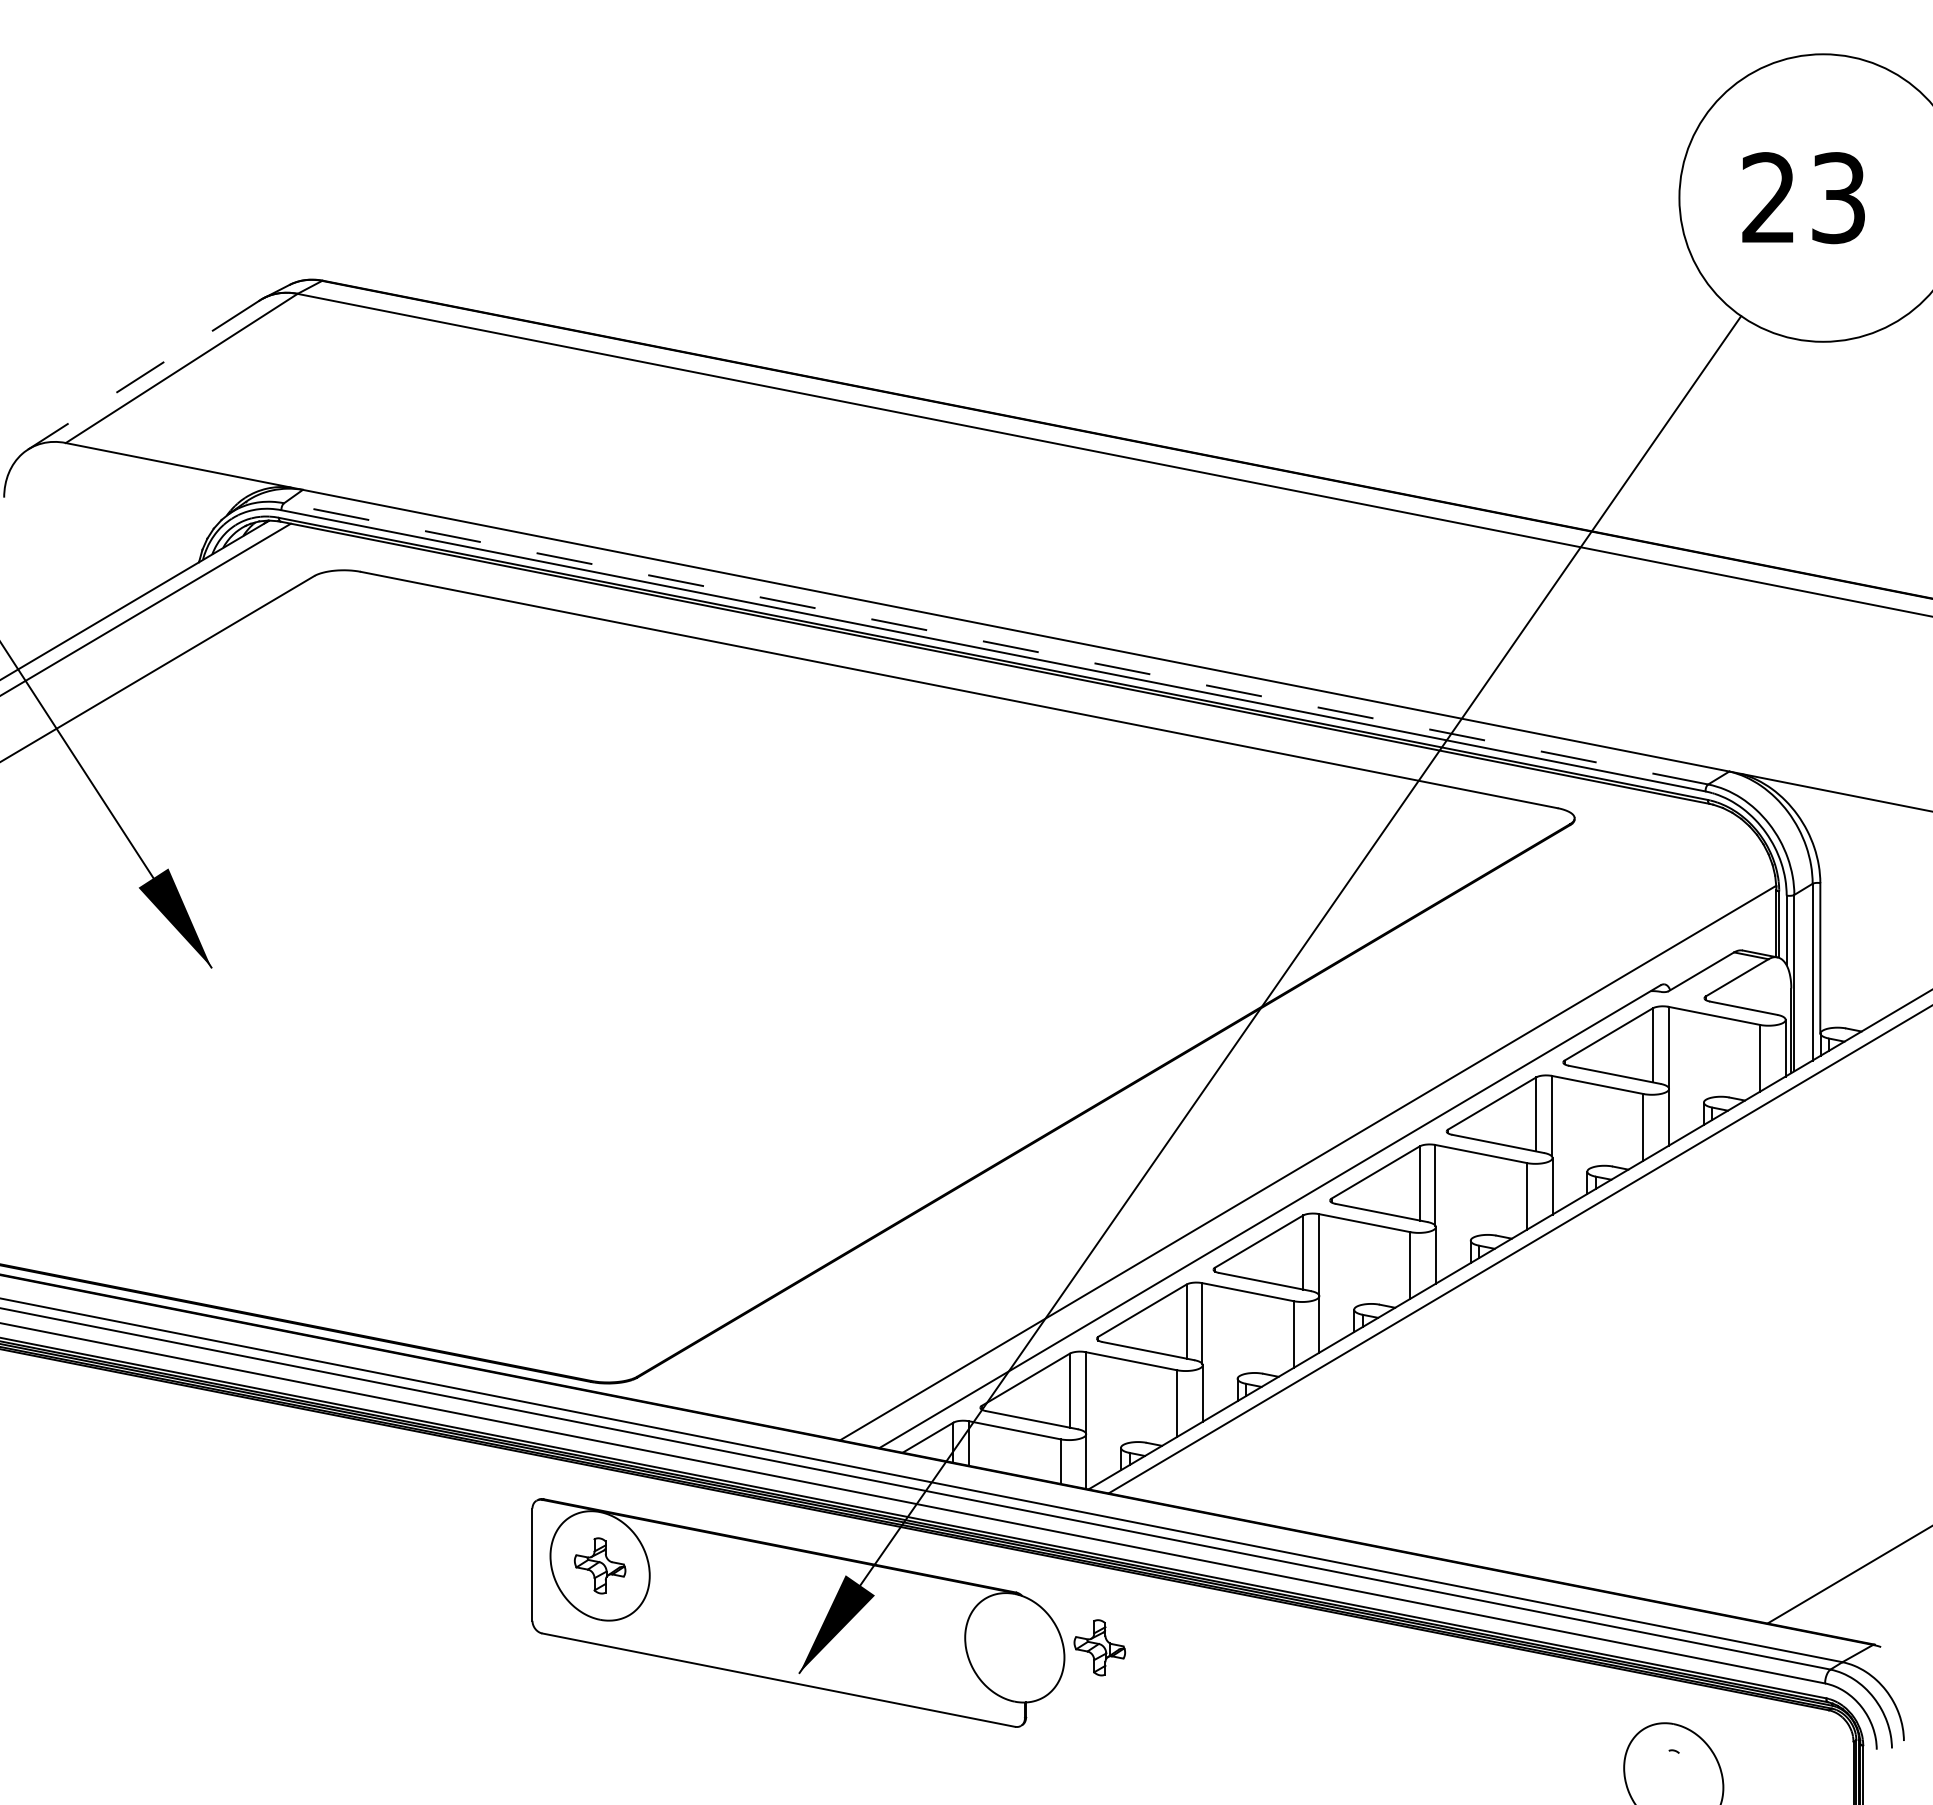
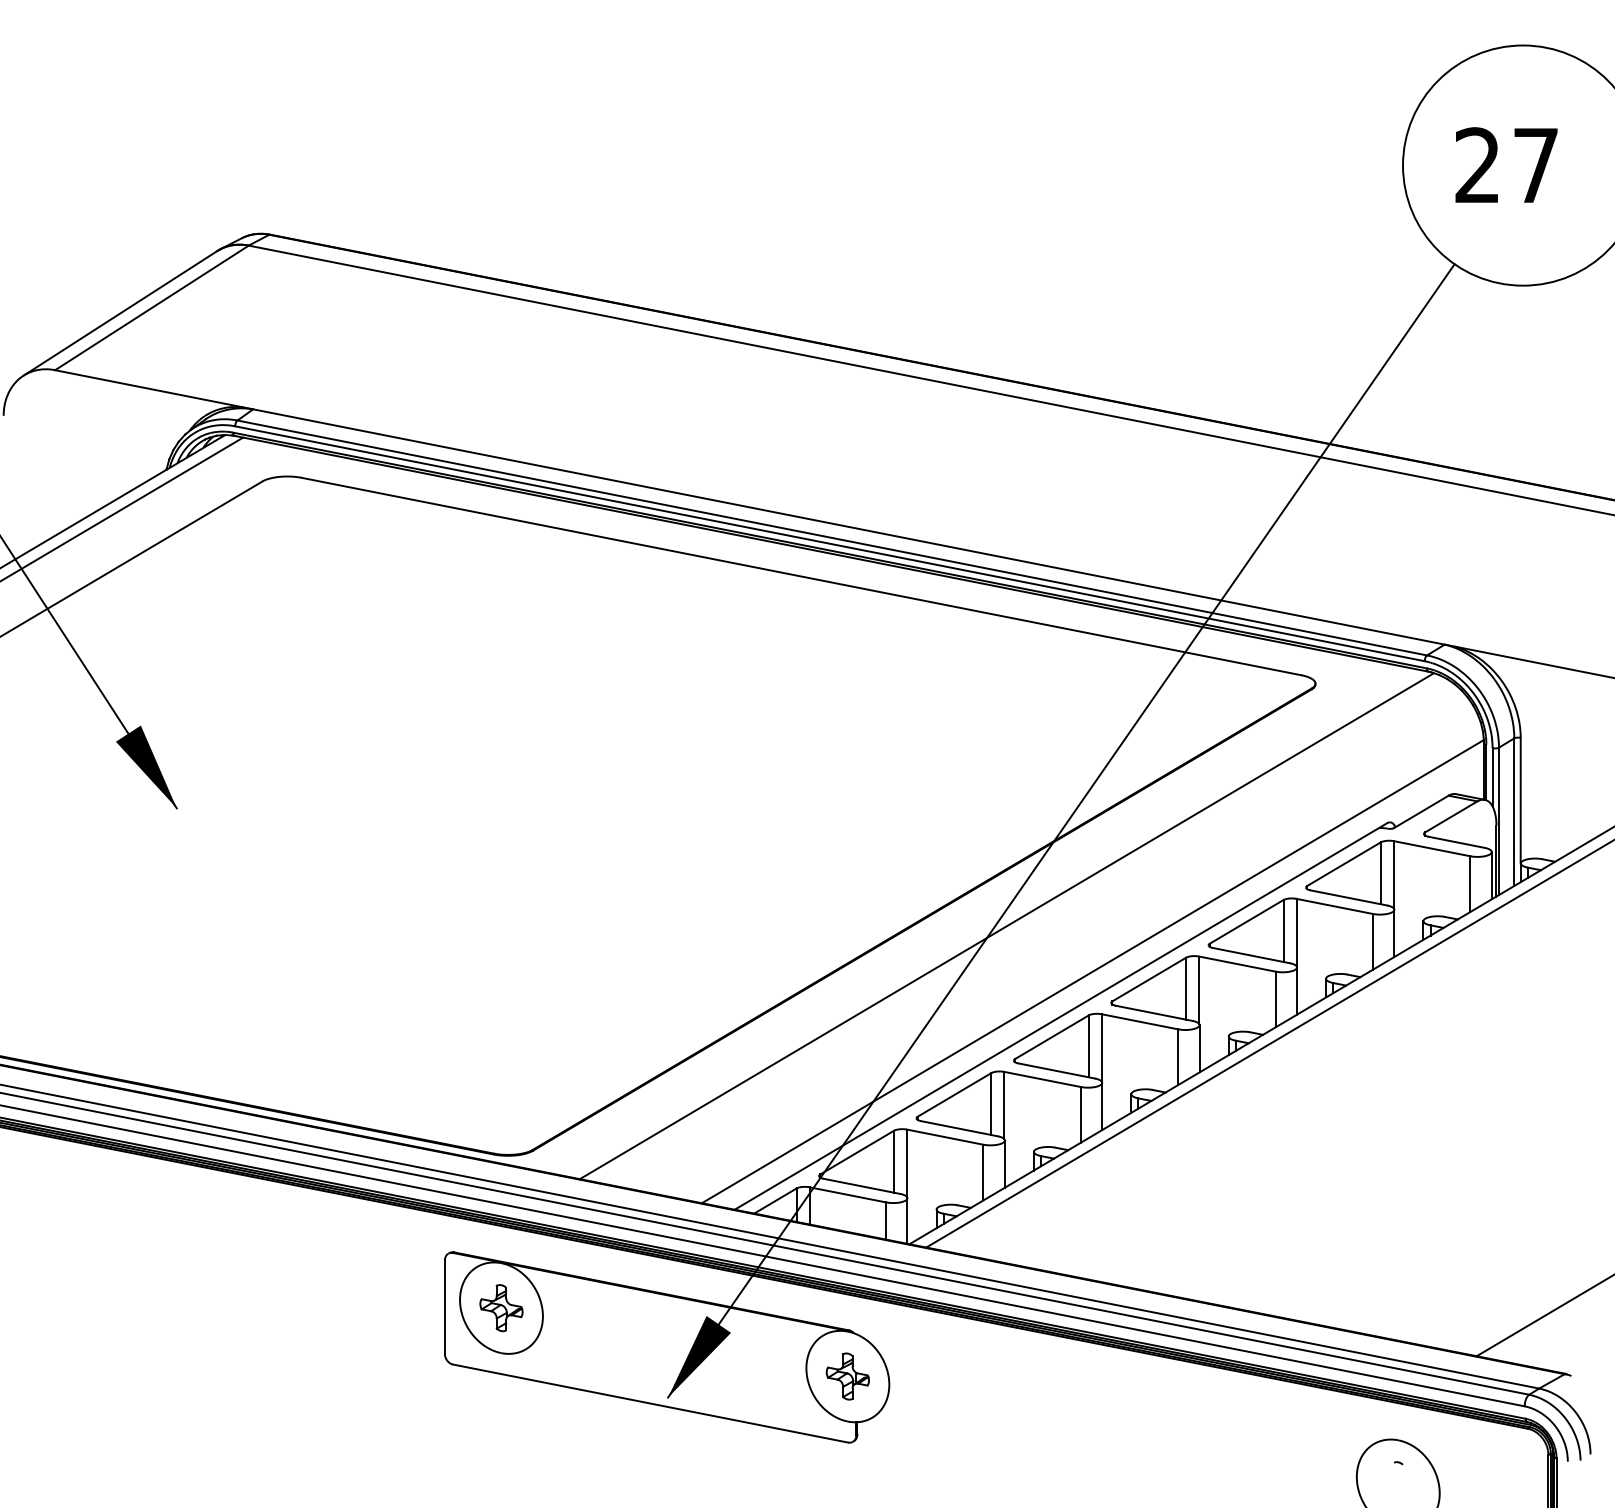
text: (1838, 198) -> (1535, 165), 23 -> 27
line: (143, 375) -> (120, 313), dashed -> solid
line: (996, 643) -> (832, 537), dashed -> solid
line: (1205, 1108) -> (1007, 926), added
part: (1099, 1647) -> (847, 1376), moved

